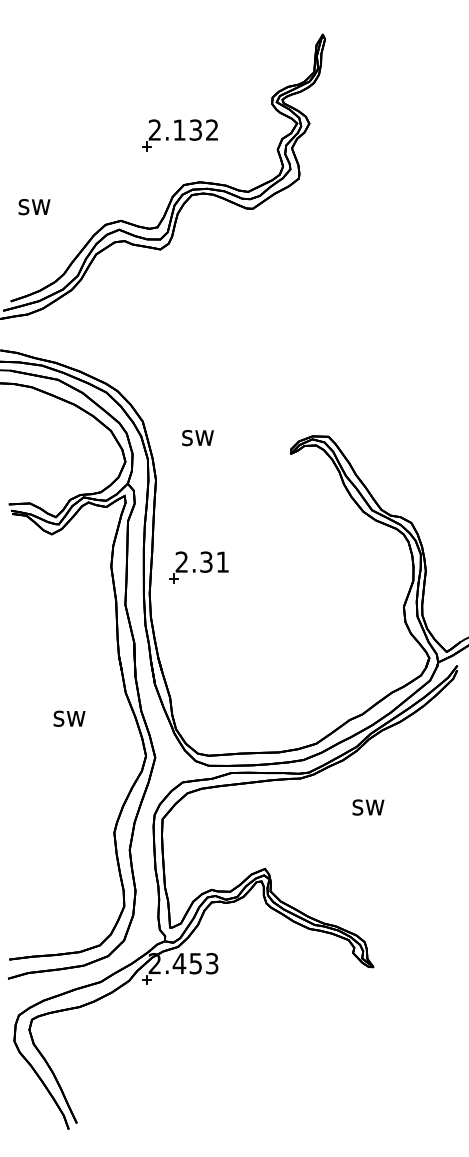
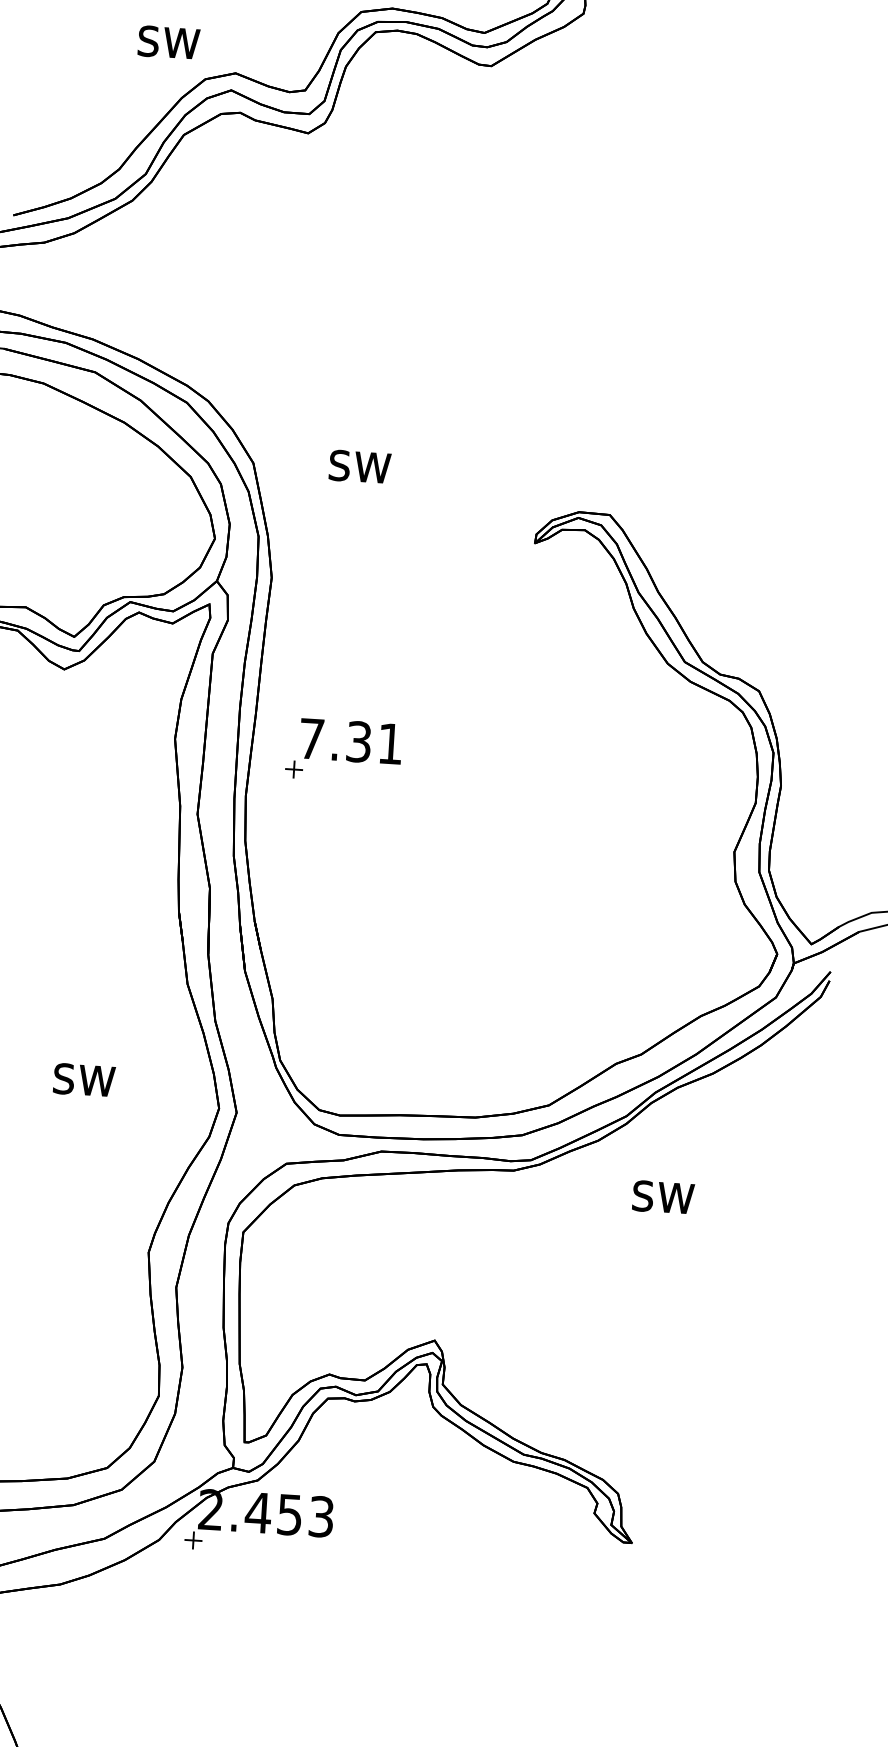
text: (34, 207) -> (168, 43), moved
text: (197, 438) -> (358, 467), moved
text: (181, 561) -> (311, 737), 2.31 -> 7.31
text: (69, 718) -> (84, 1079), moved
text: (368, 807) -> (663, 1197), moved

